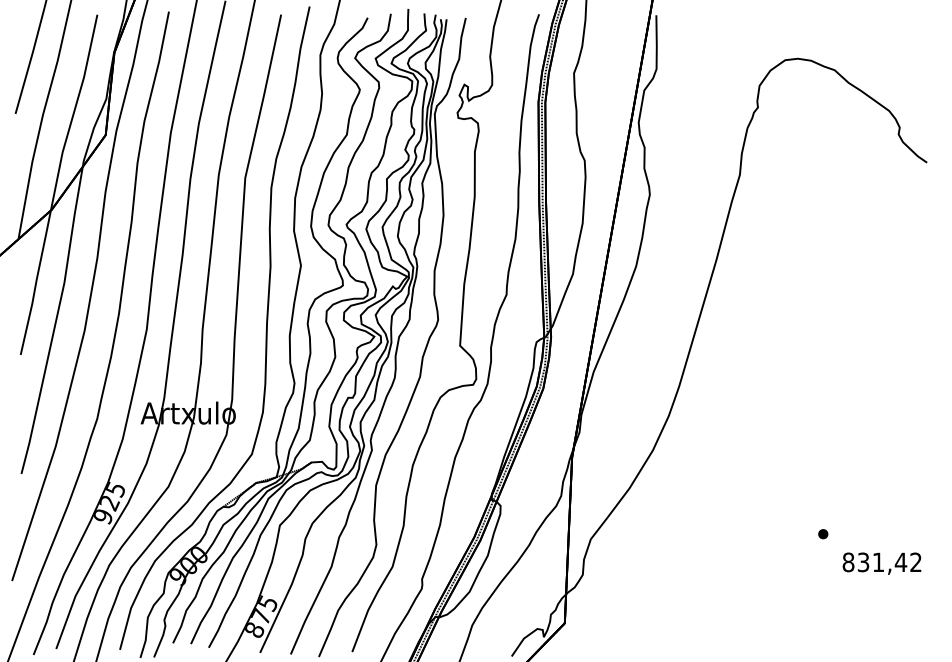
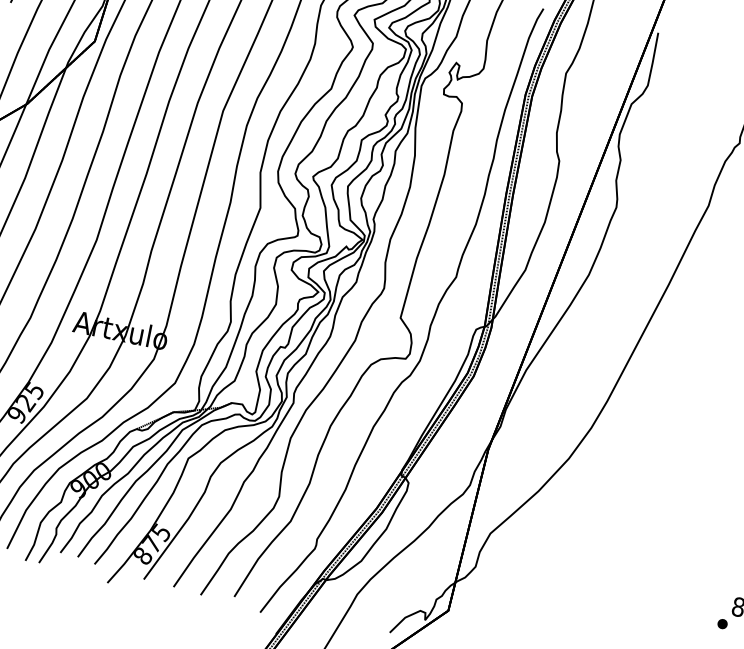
part: (823, 534) -> (722, 624), moved

